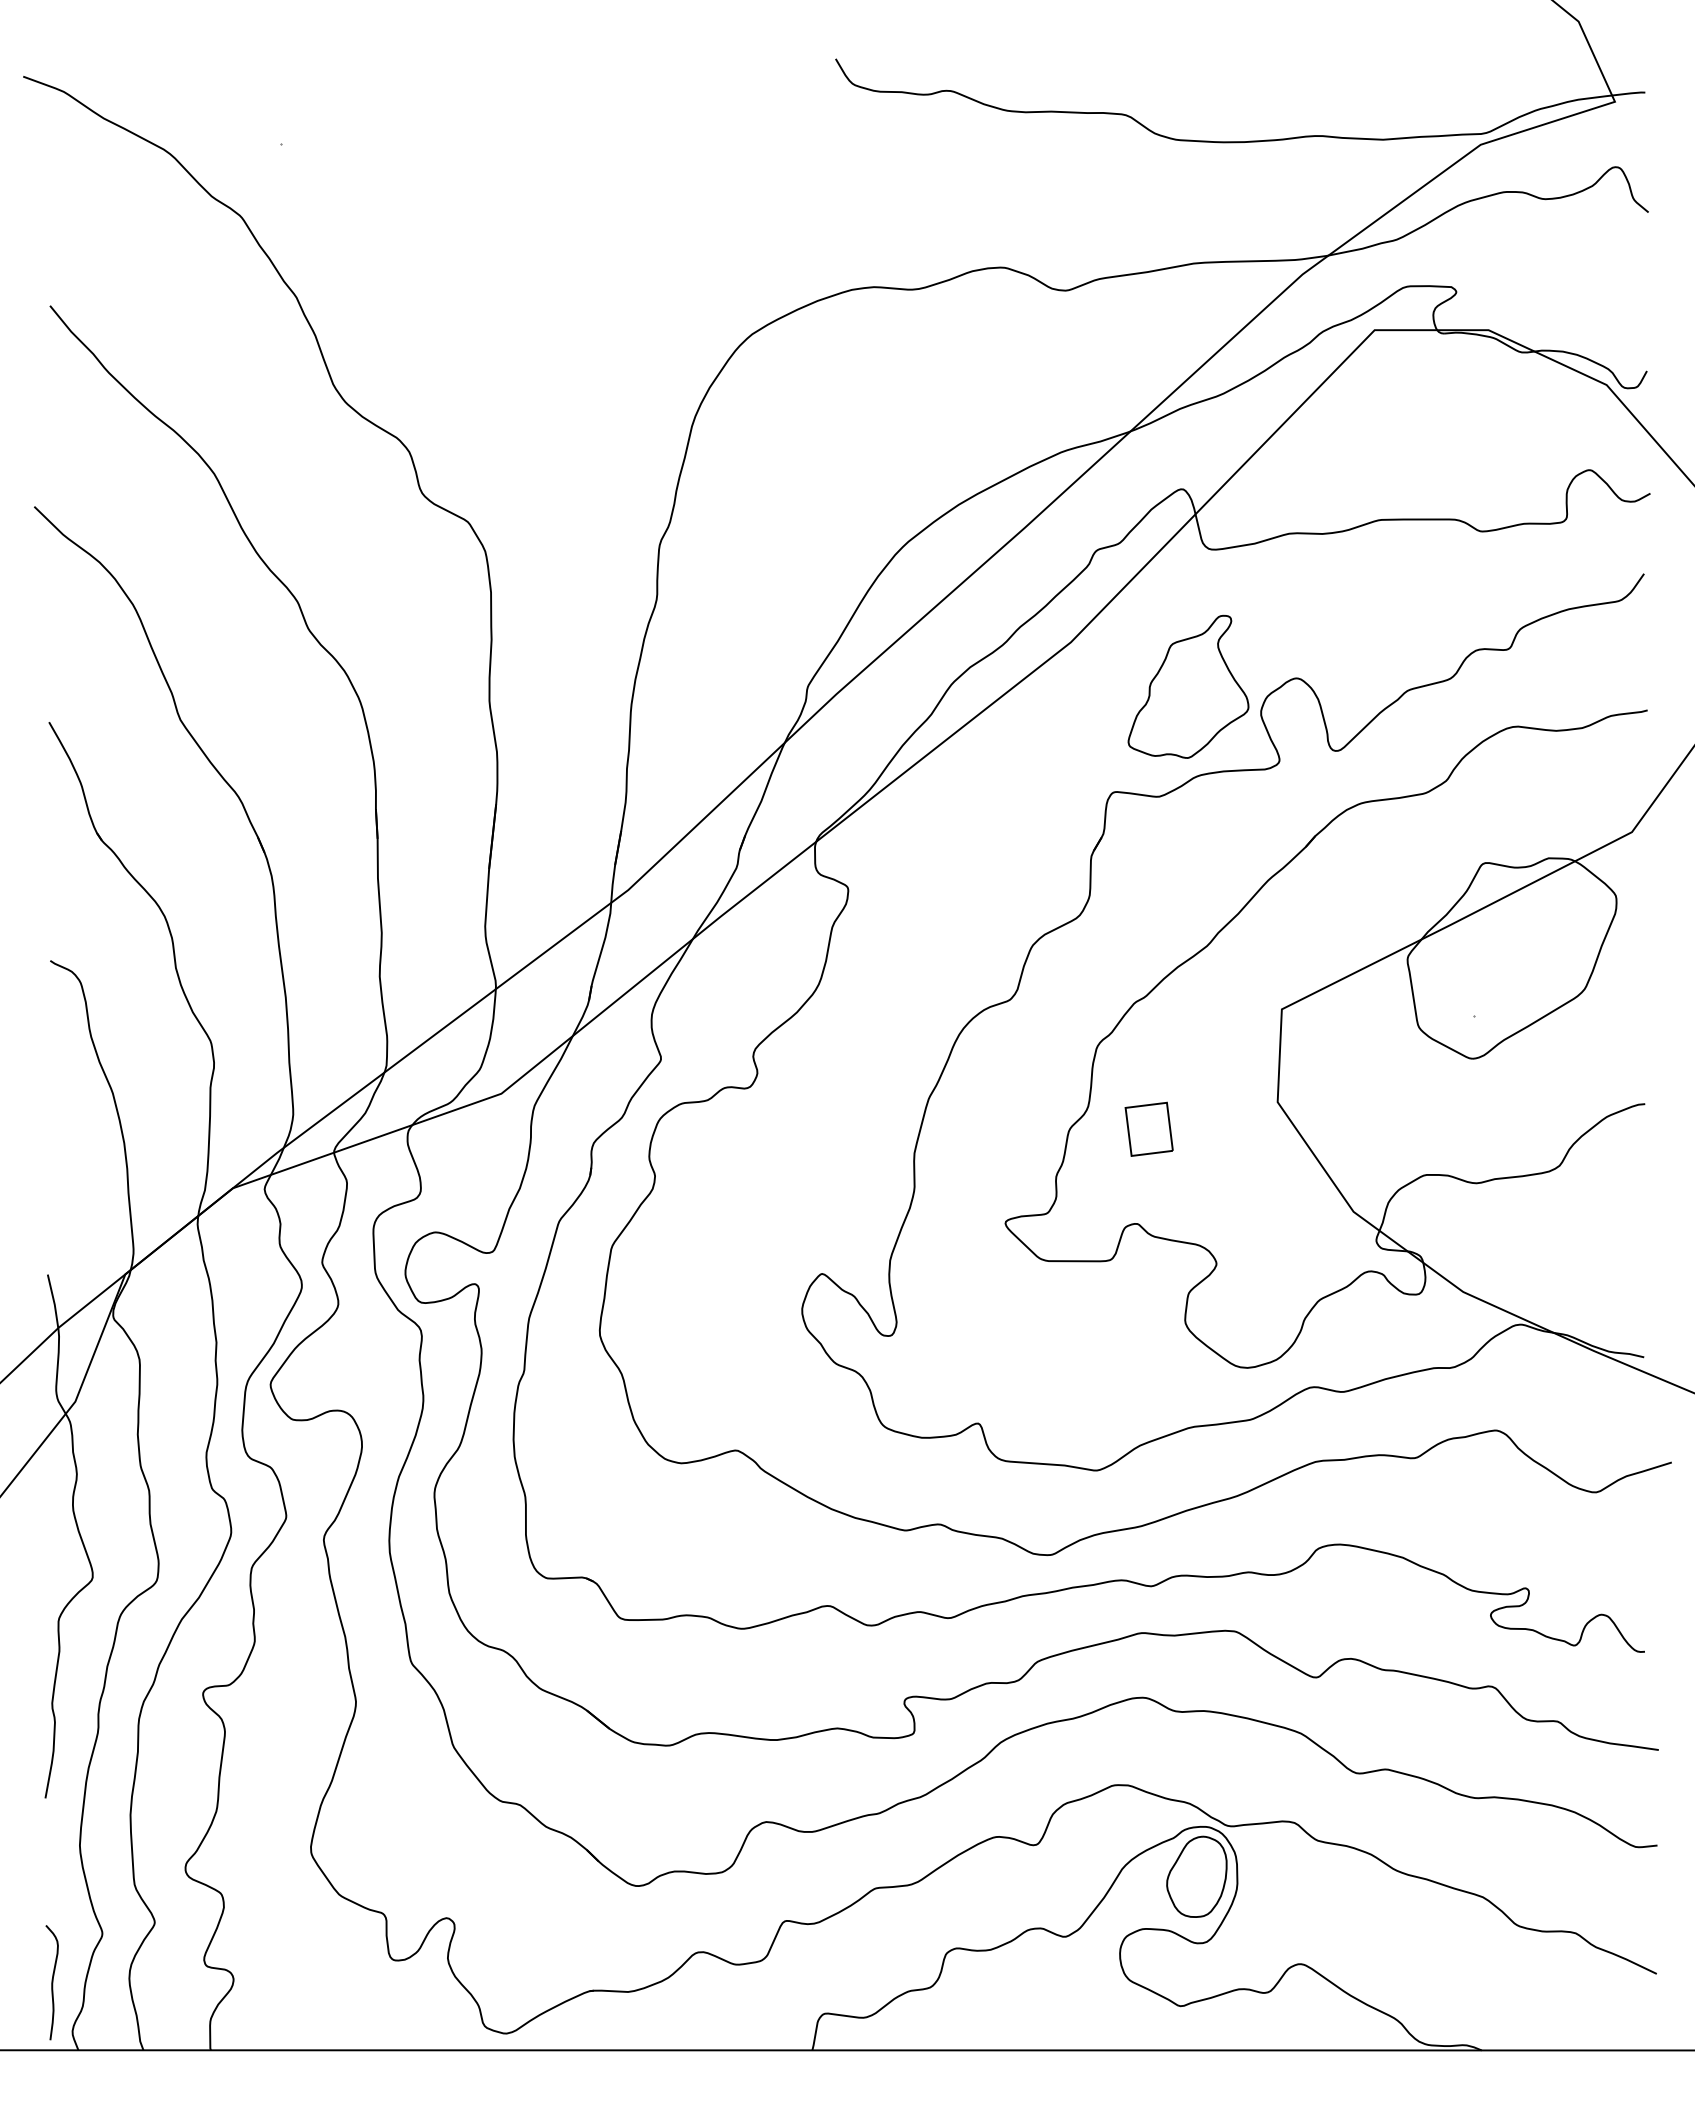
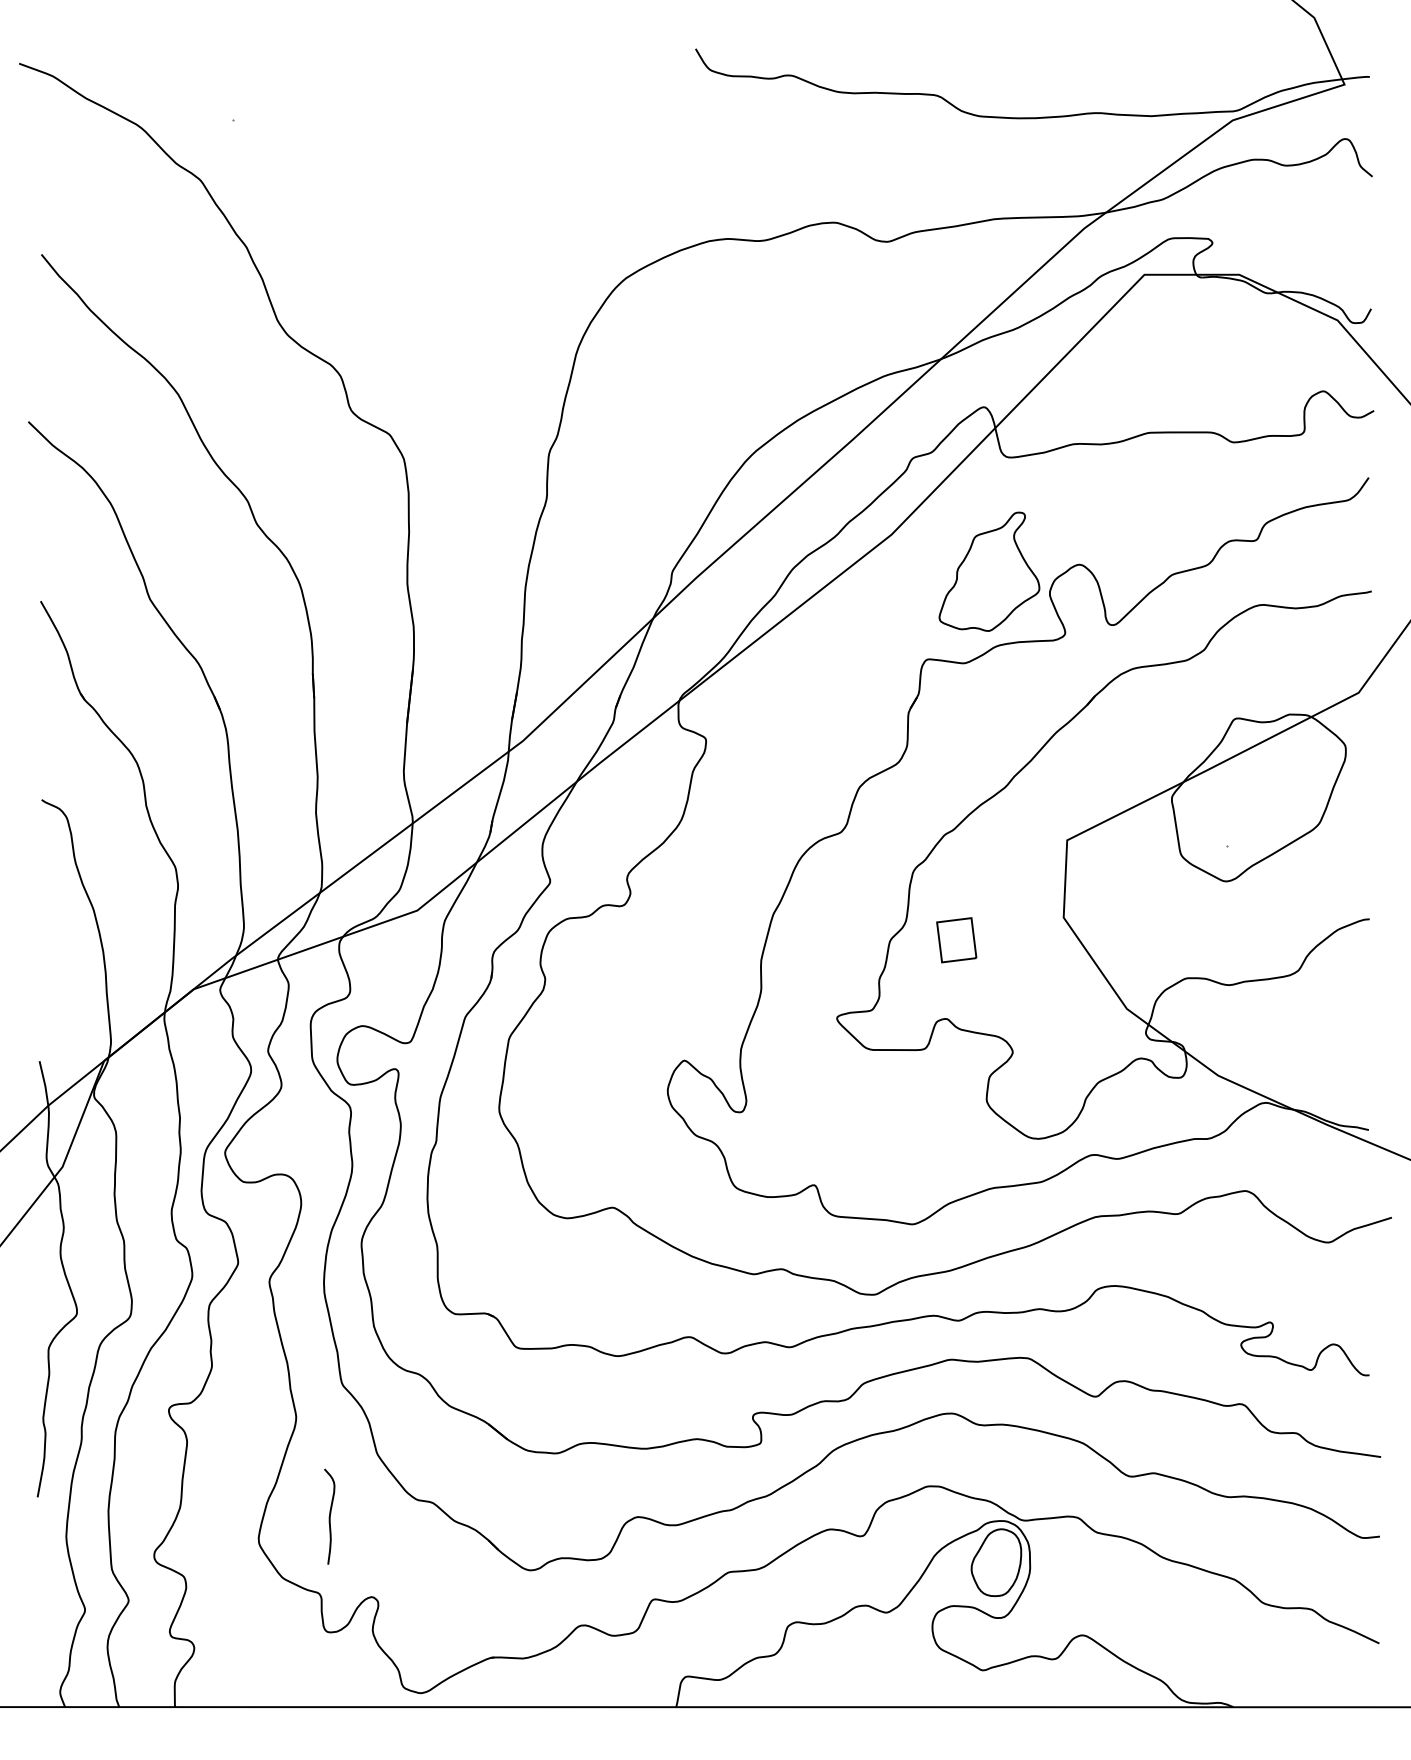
curve: (51, 1982) -> (329, 1516), moved

